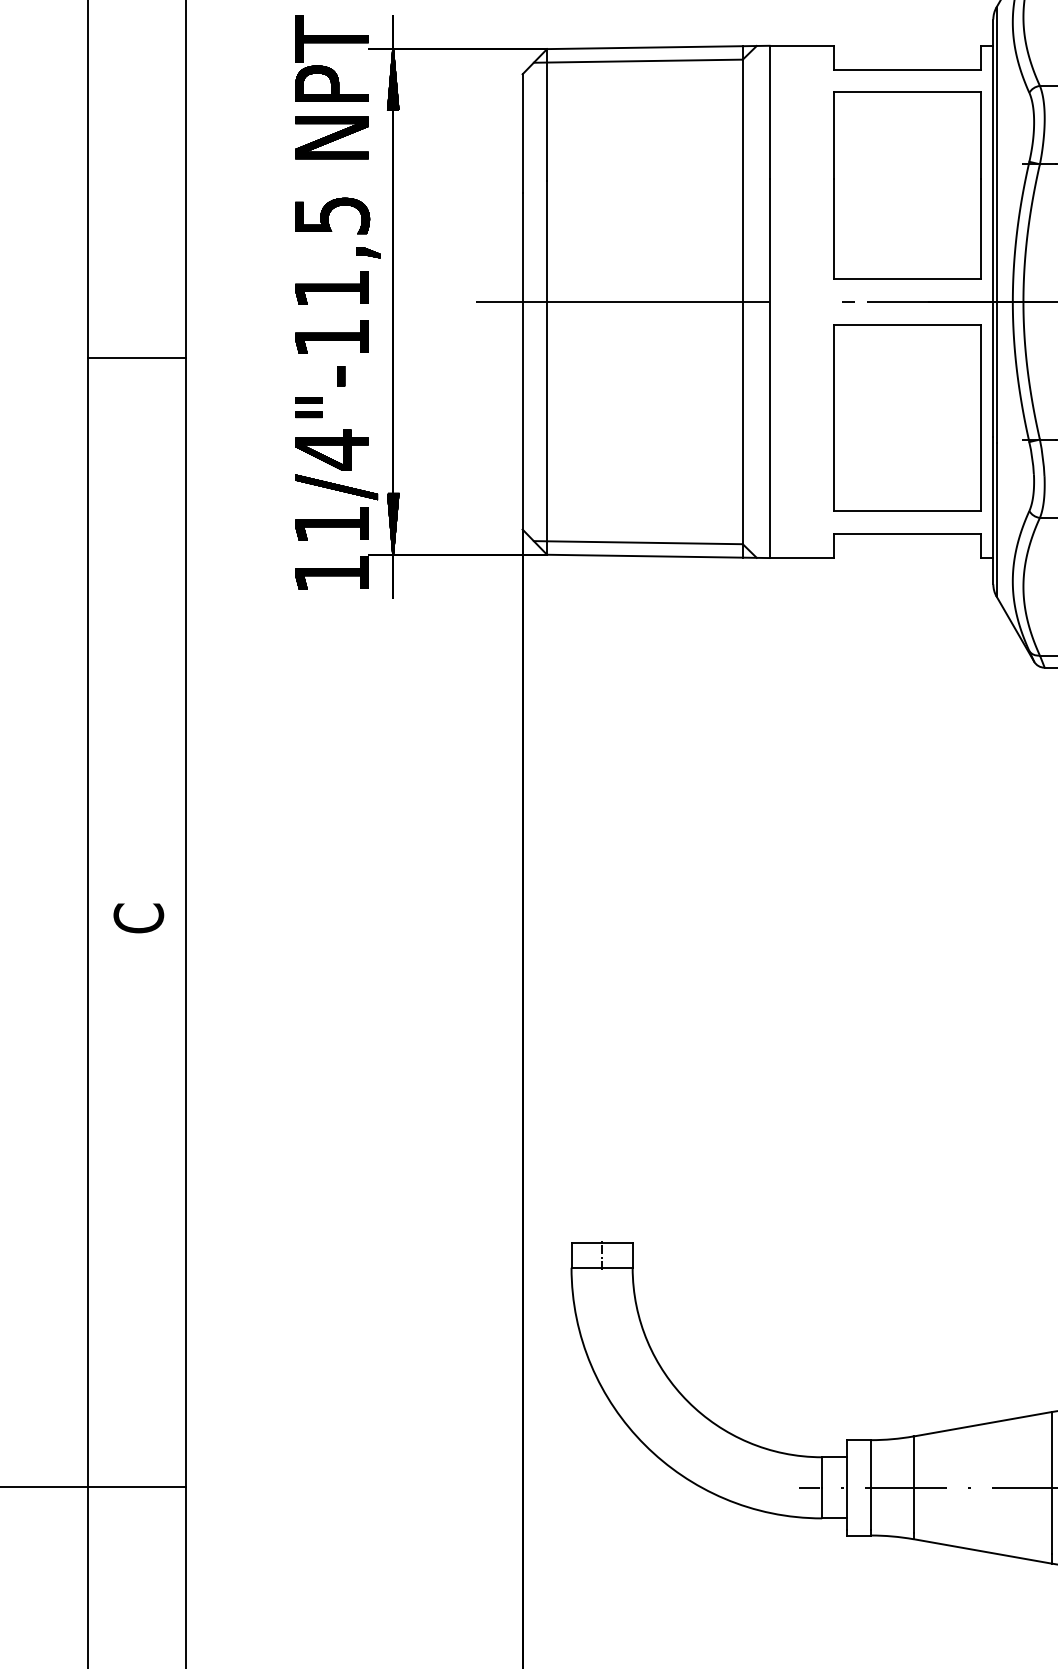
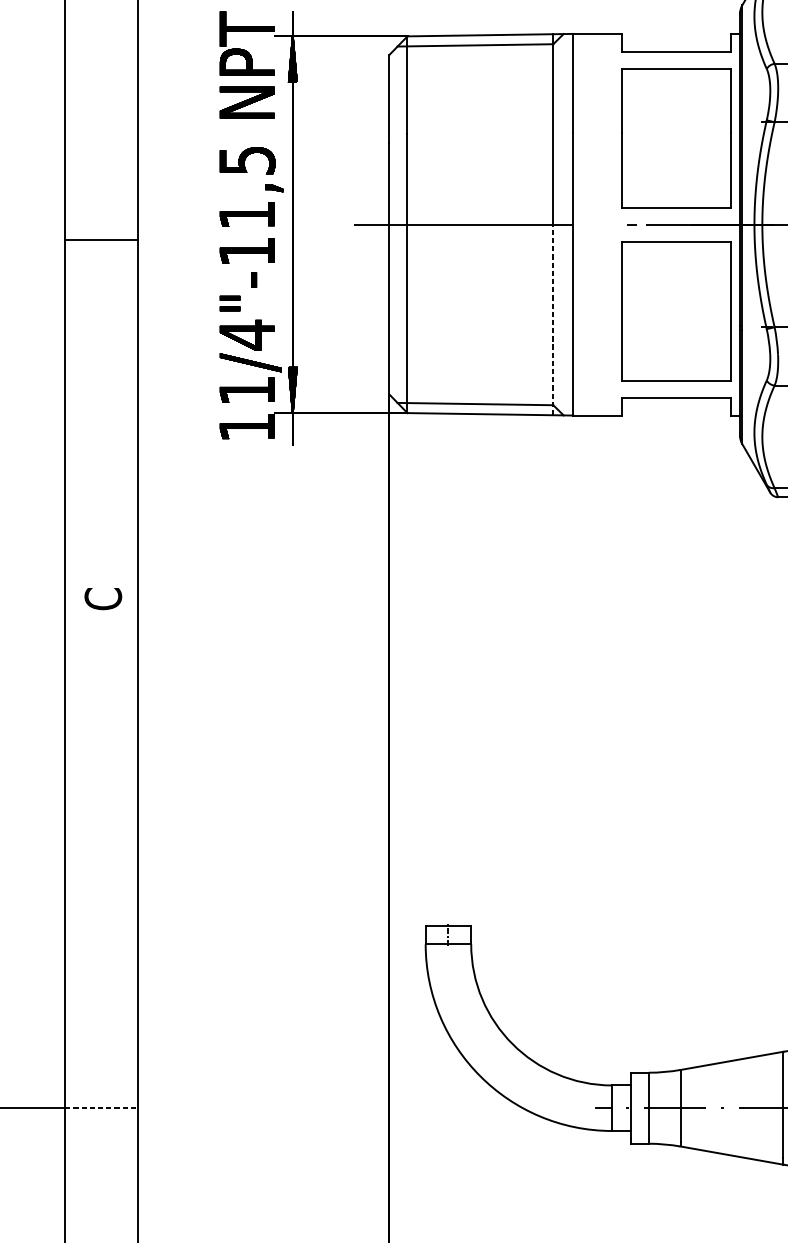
line: (136, 358) -> (101, 240), moved
line: (742, 429) -> (553, 319), solid -> dashed
text: (138, 918) -> (103, 599), moved
line: (136, 1486) -> (101, 1107), solid -> dashed

